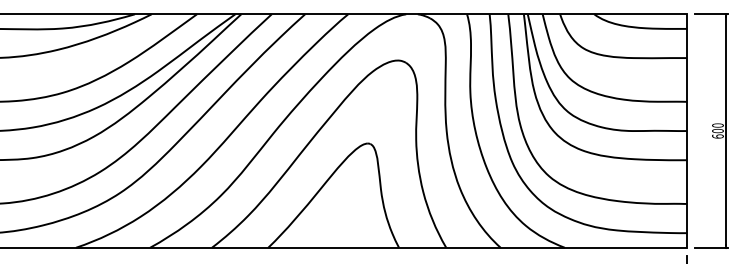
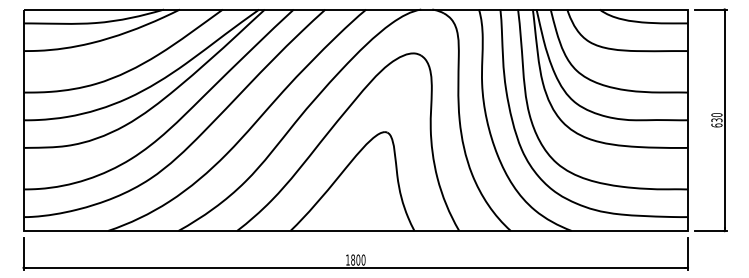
text: (717, 131) -> (716, 120), 600 -> 630

